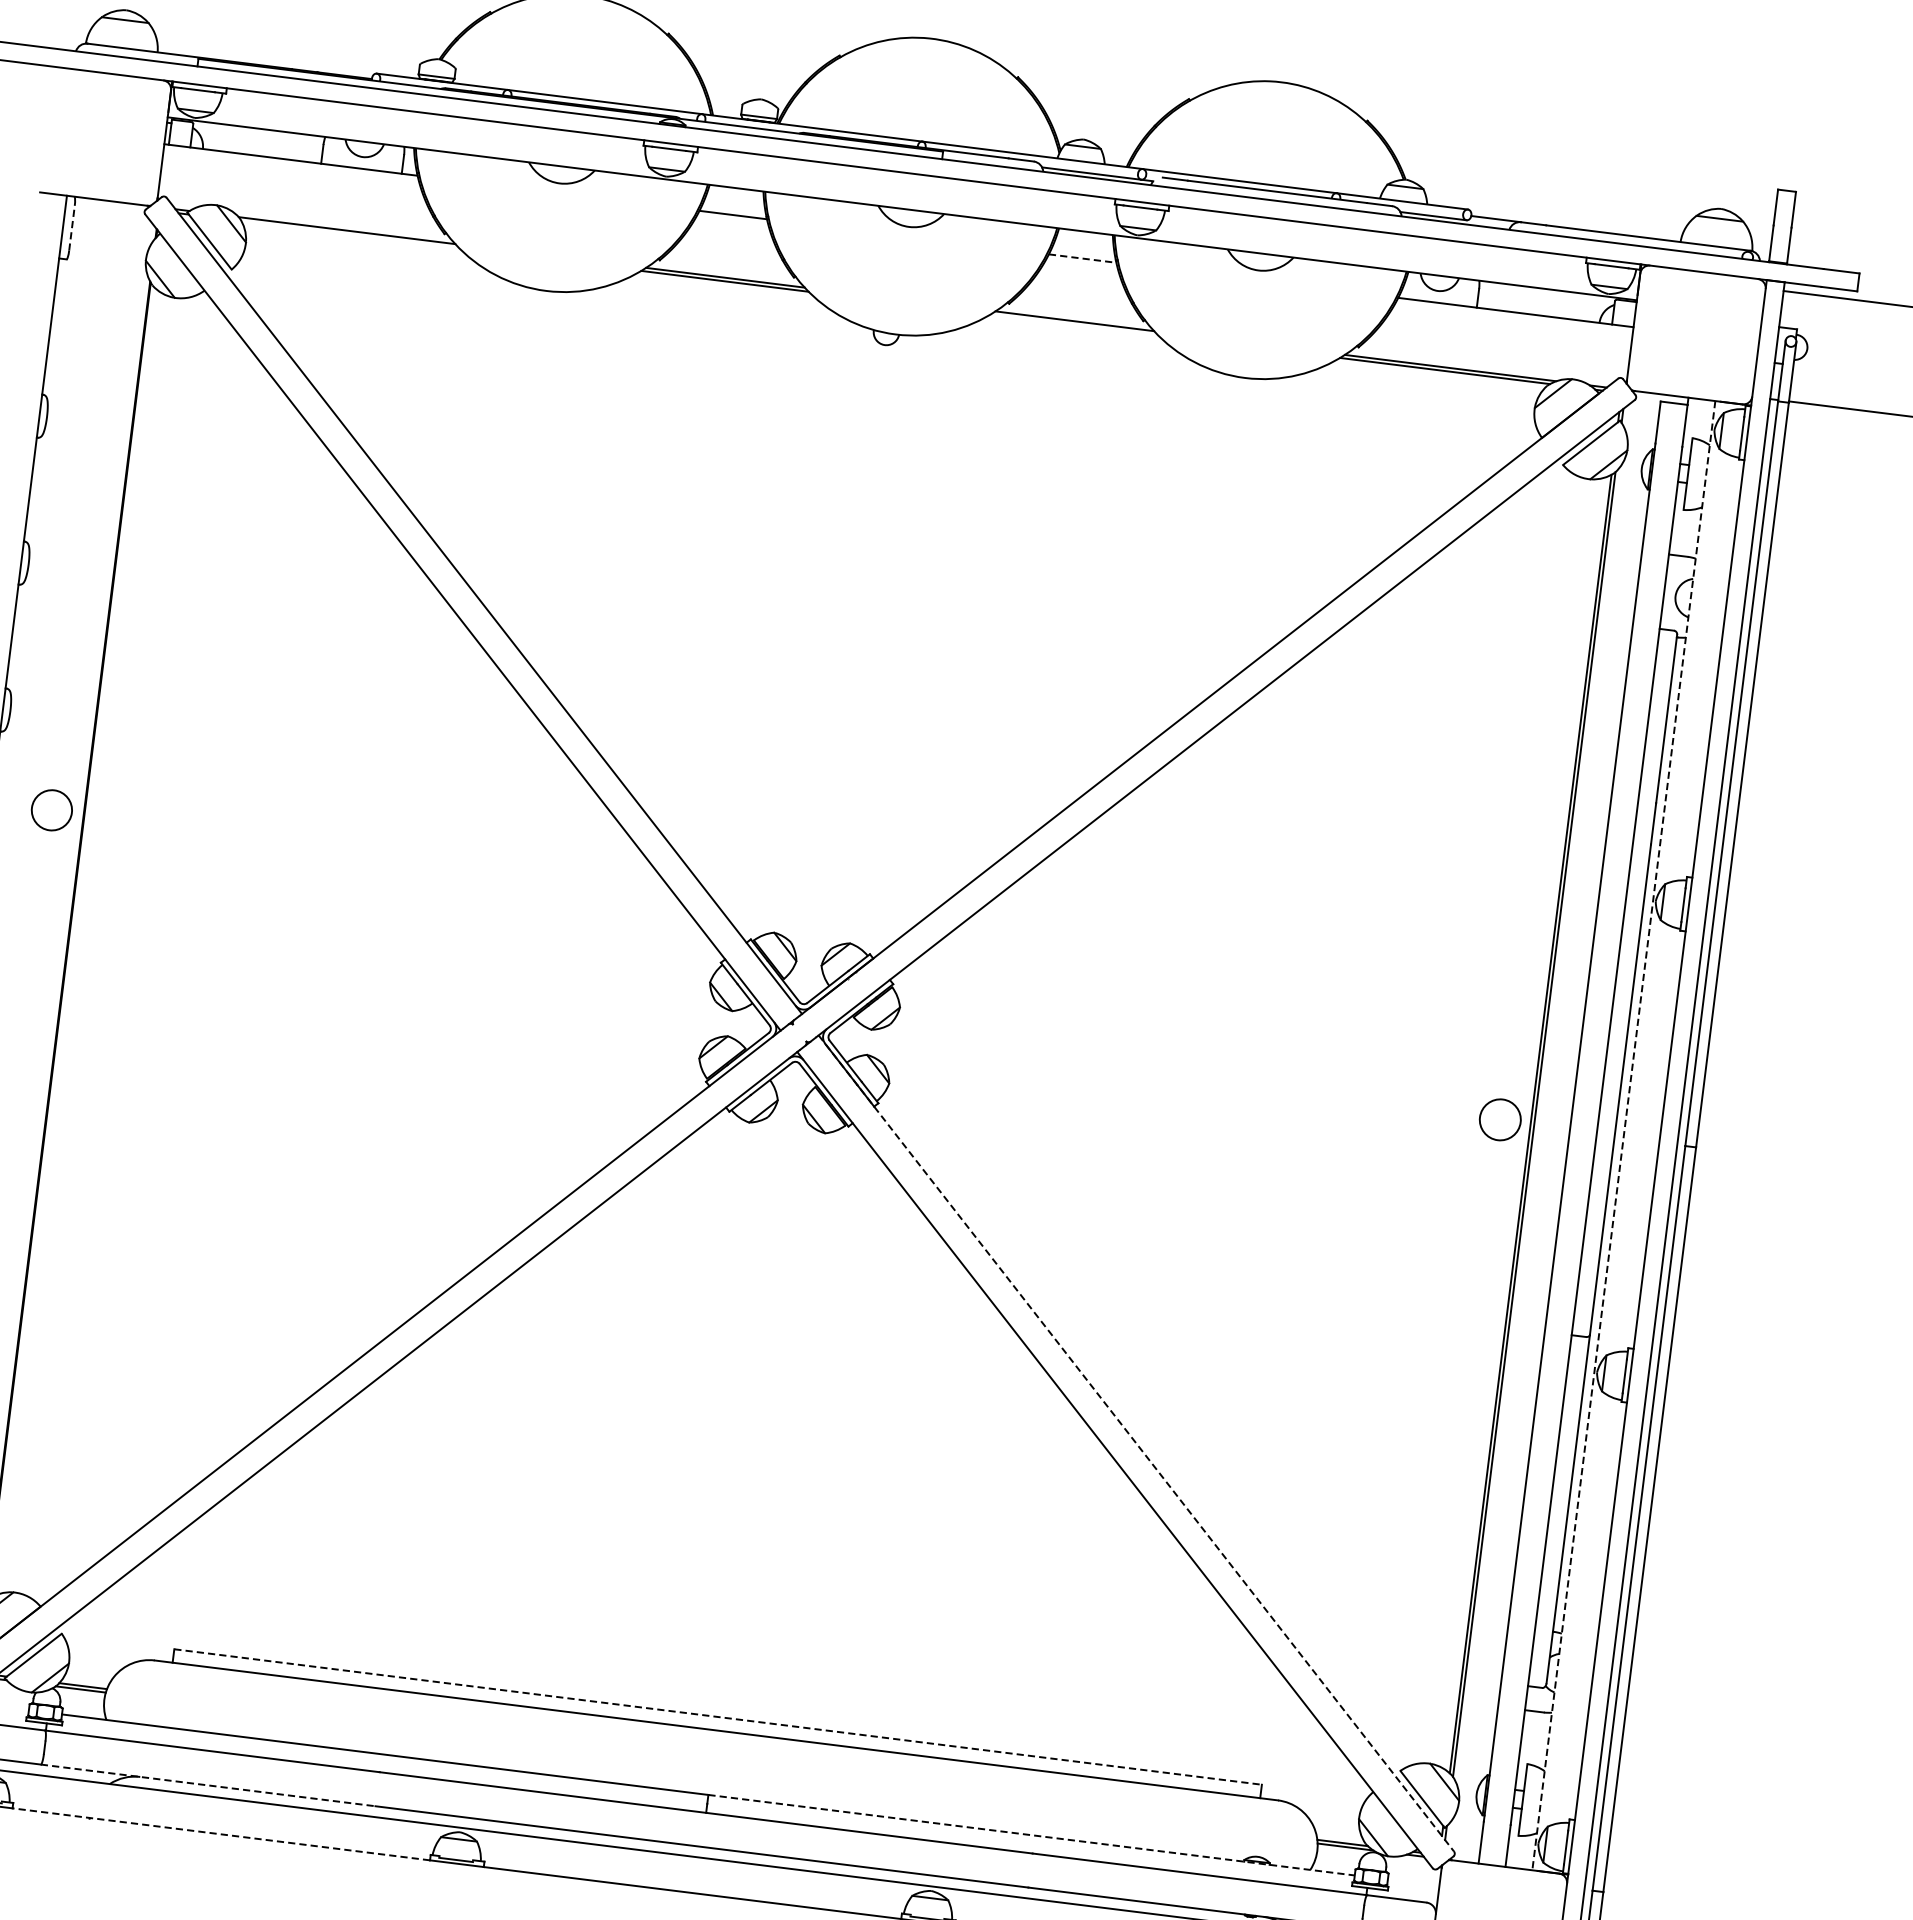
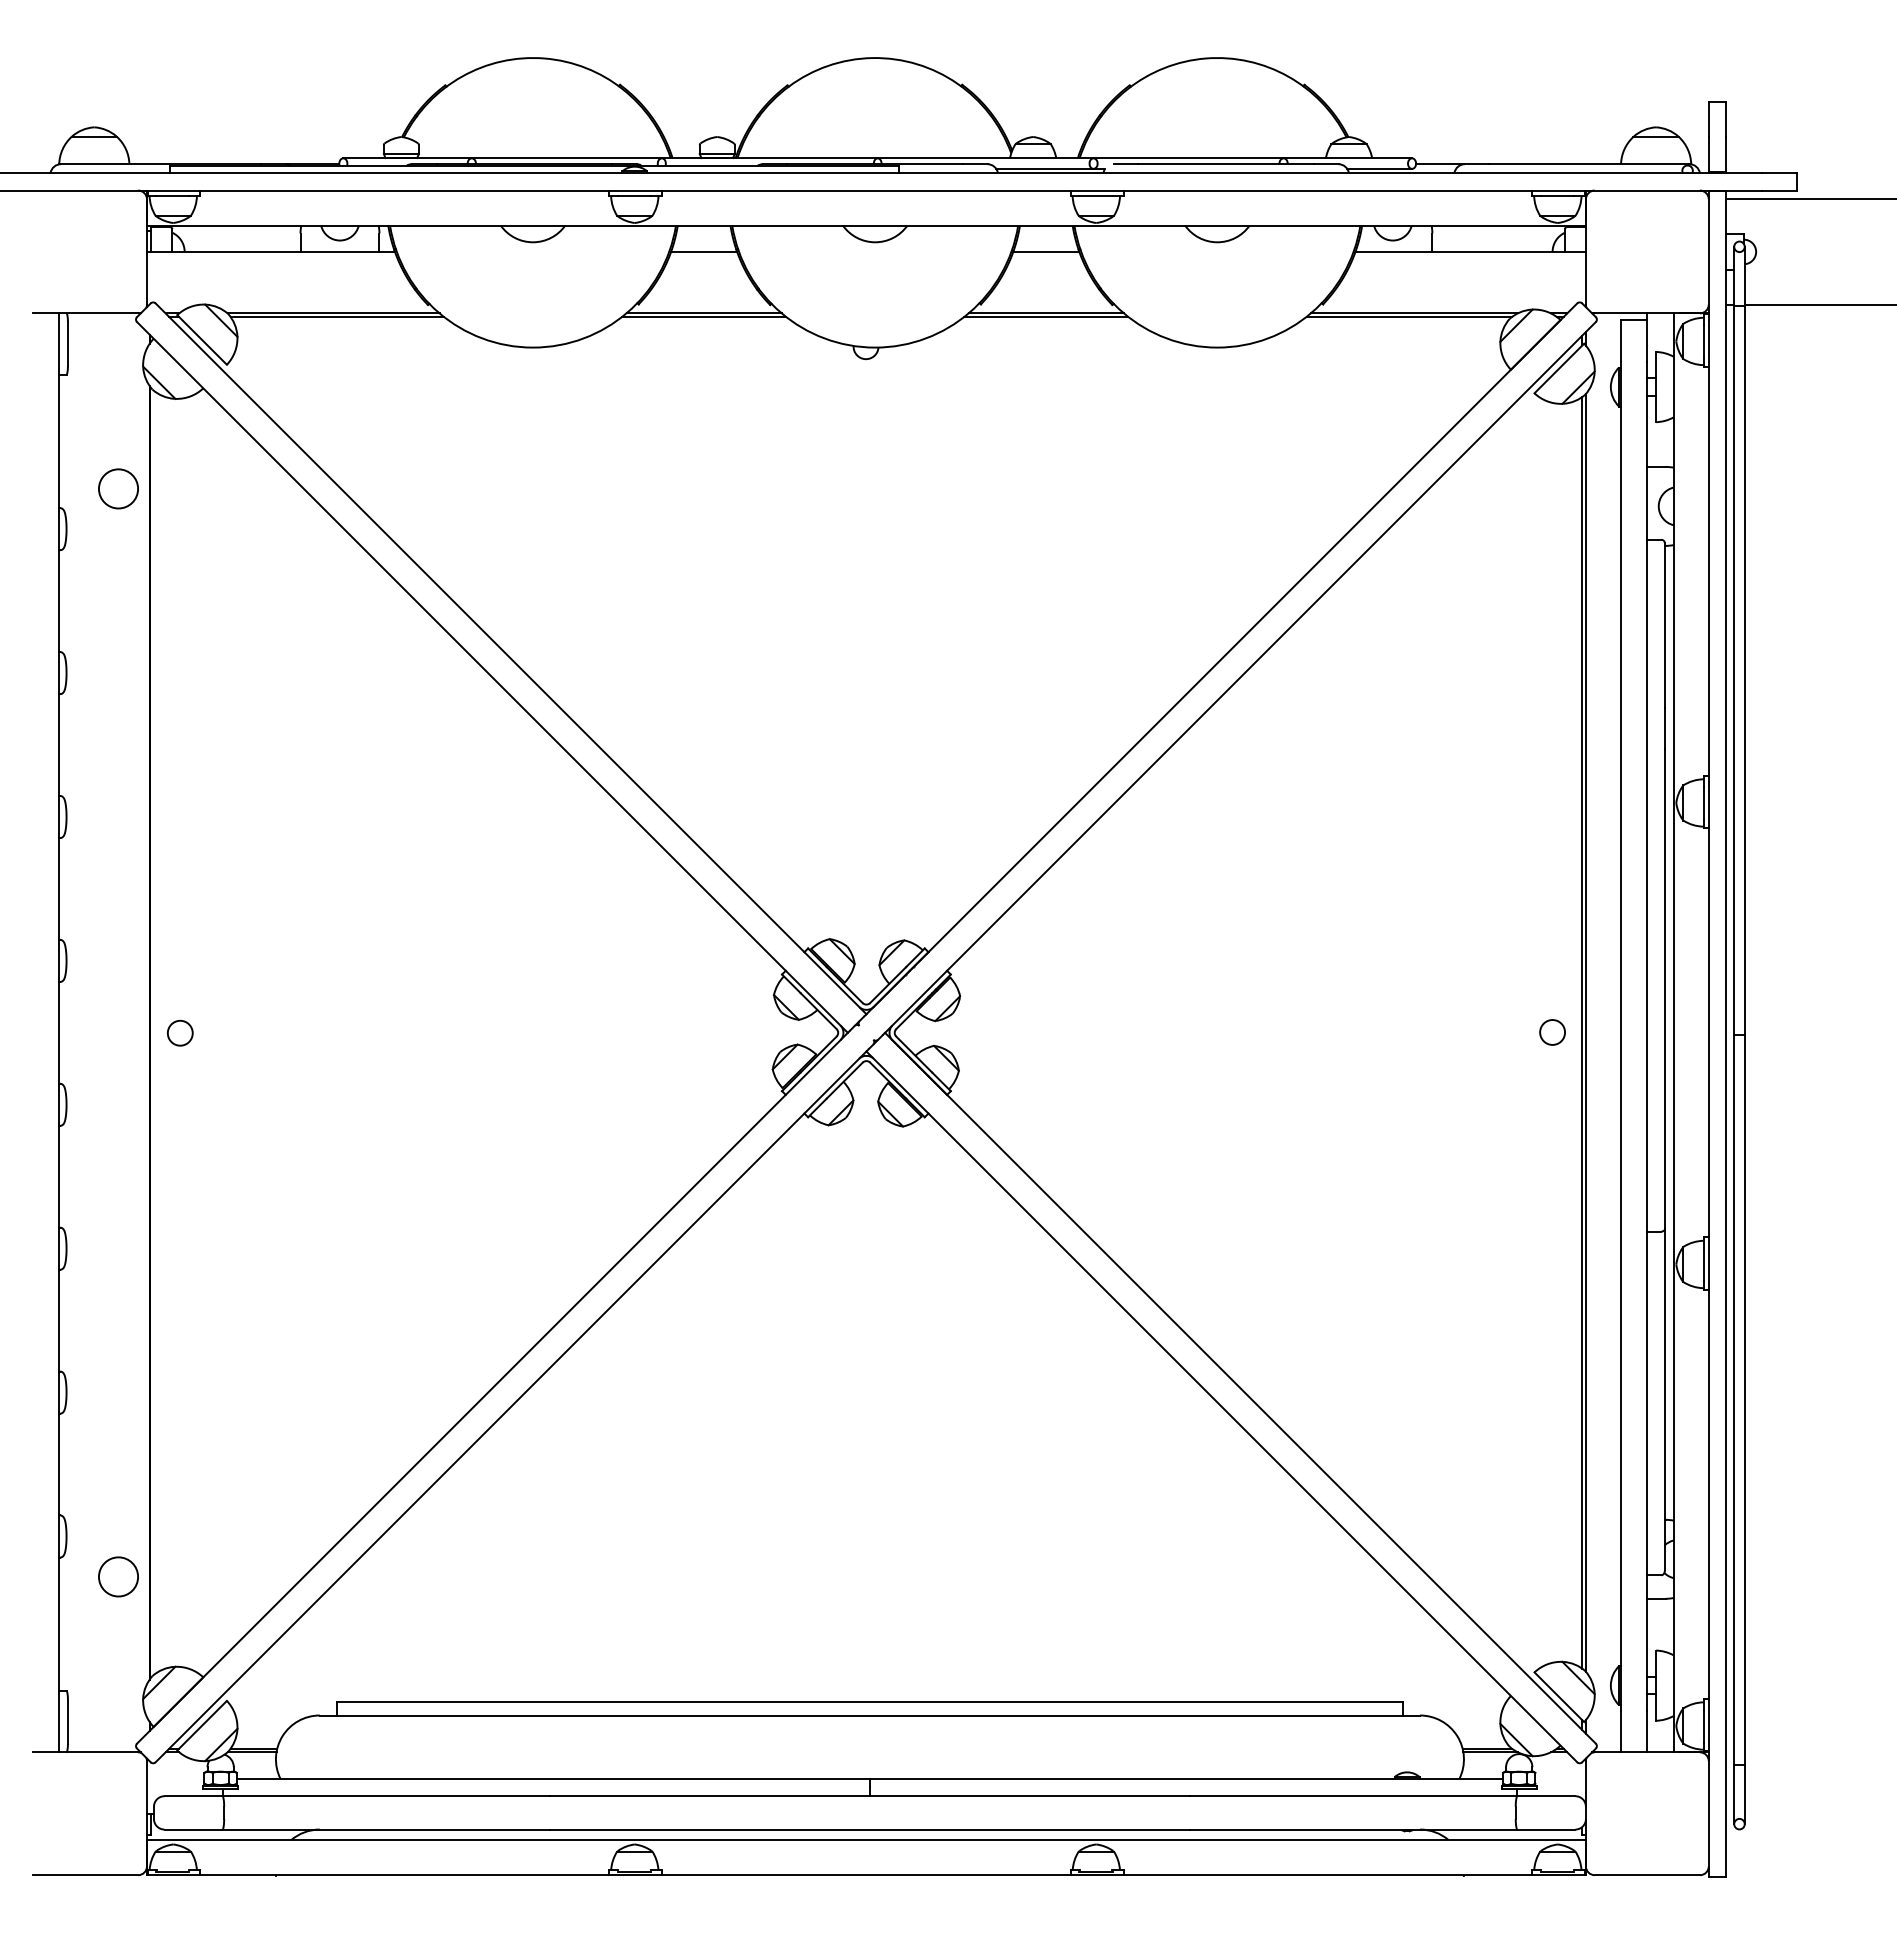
line: (71, 228) -> (67, 344), dashed -> solid
line: (349, 234) -> (336, 316), added
line: (1082, 258) -> (1046, 251), dashed -> solid
line: (1074, 324) -> (1046, 316), added
circle: (51, 809) -> (118, 488), moved
circle: (99, 945) -> (180, 1032), added
circle: (1500, 1119) -> (1552, 1032), size x0.62
line: (1623, 1136) -> (1673, 1033), dashed -> solid
line: (1136, 1443) -> (1240, 1388), dashed -> solid
line: (717, 1717) -> (869, 1702), dashed -> solid
line: (208, 1785) -> (386, 1829), dashed -> solid
line: (220, 1834) -> (404, 1875), dashed -> solid
line: (1031, 1835) -> (1186, 1778), dashed -> solid

